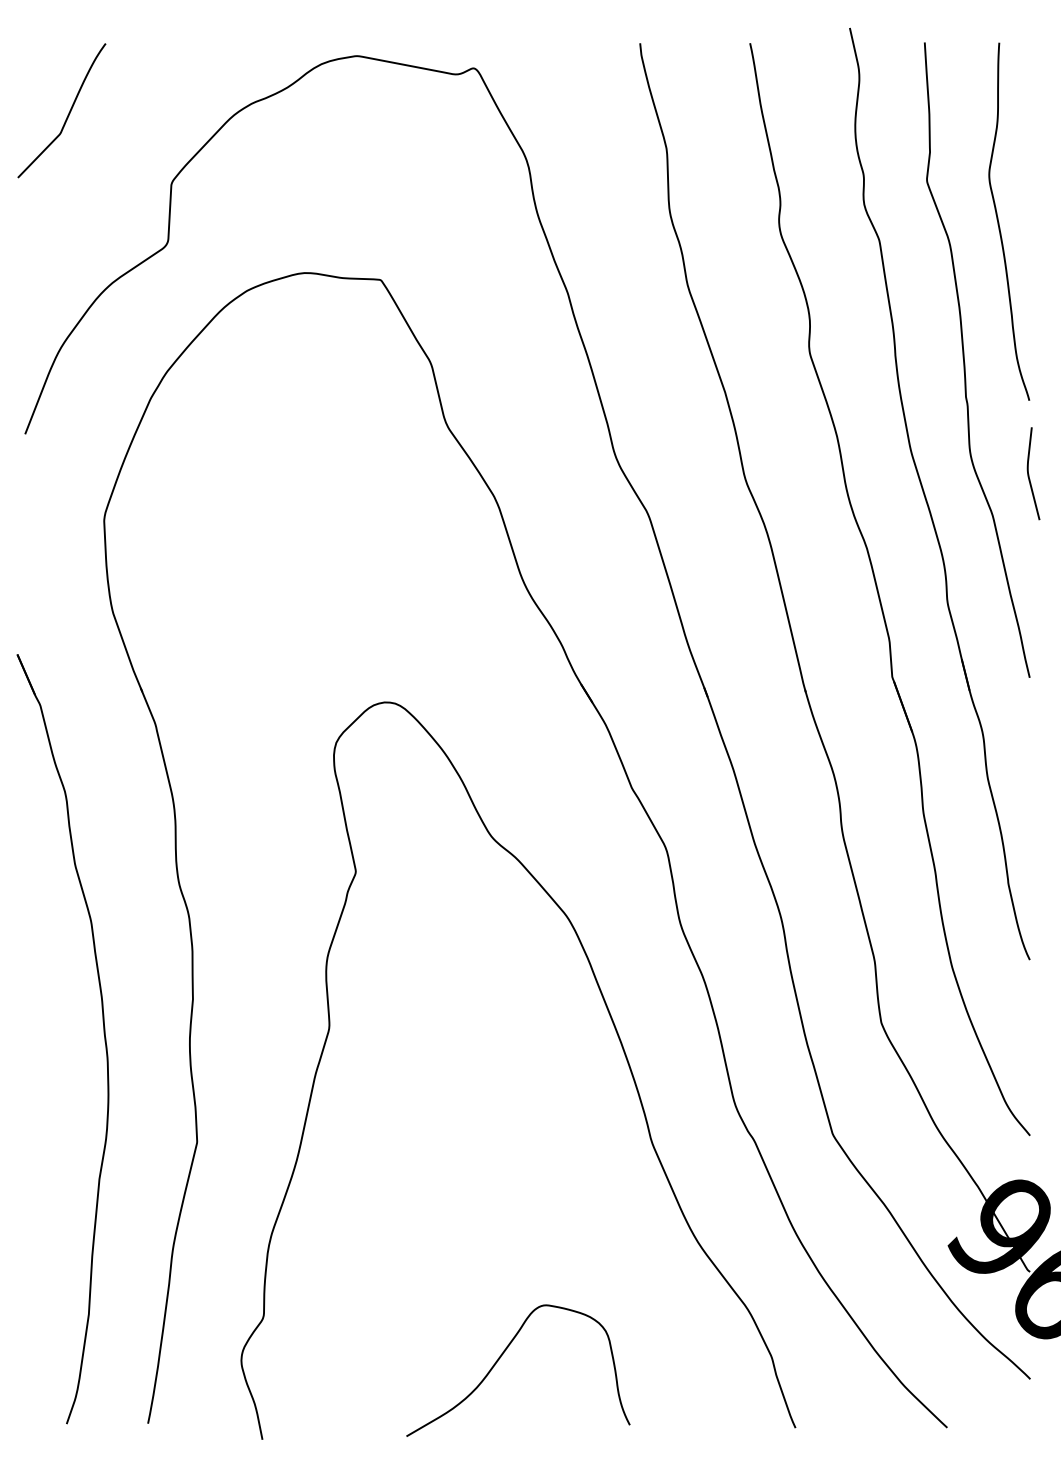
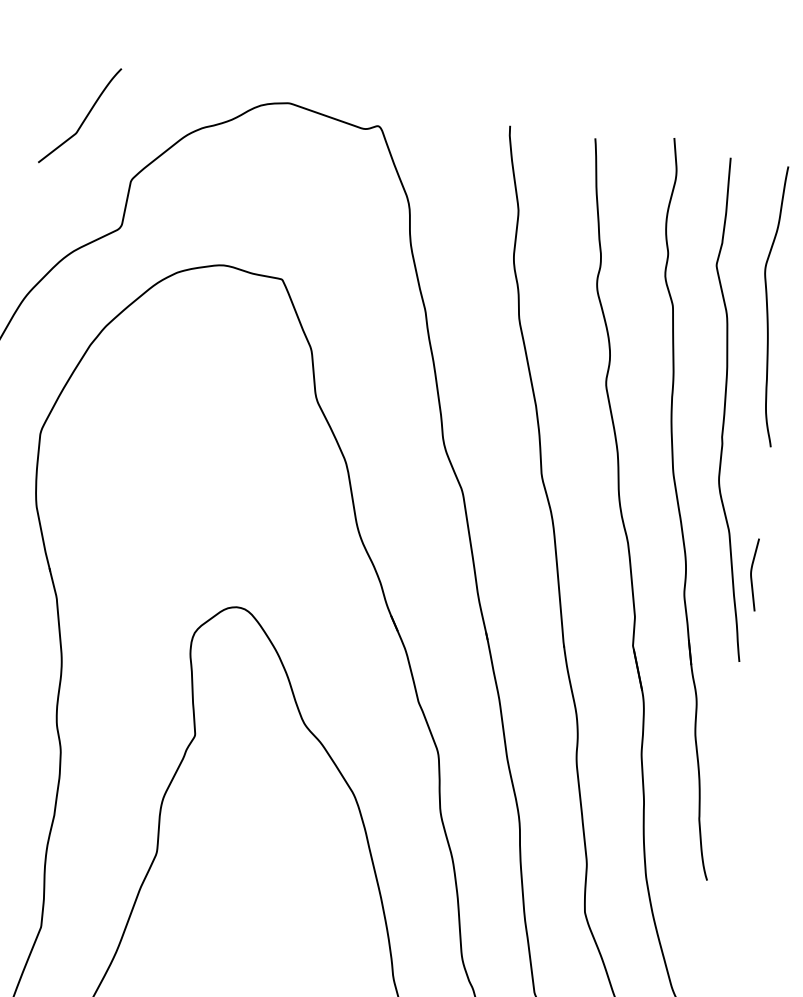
curve: (68, 112) -> (84, 117), moved
curve: (1029, 474) -> (752, 574), moved

